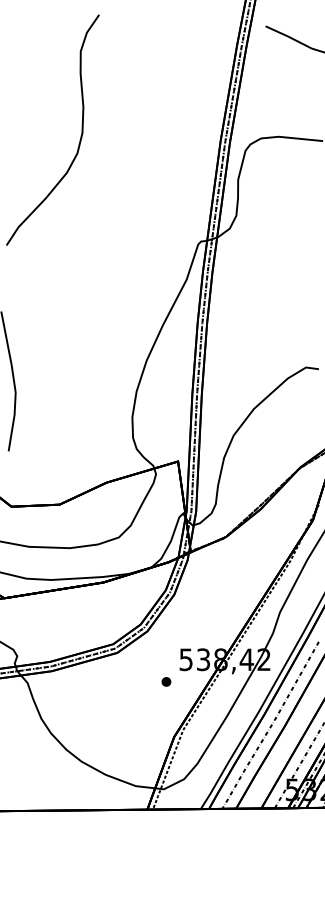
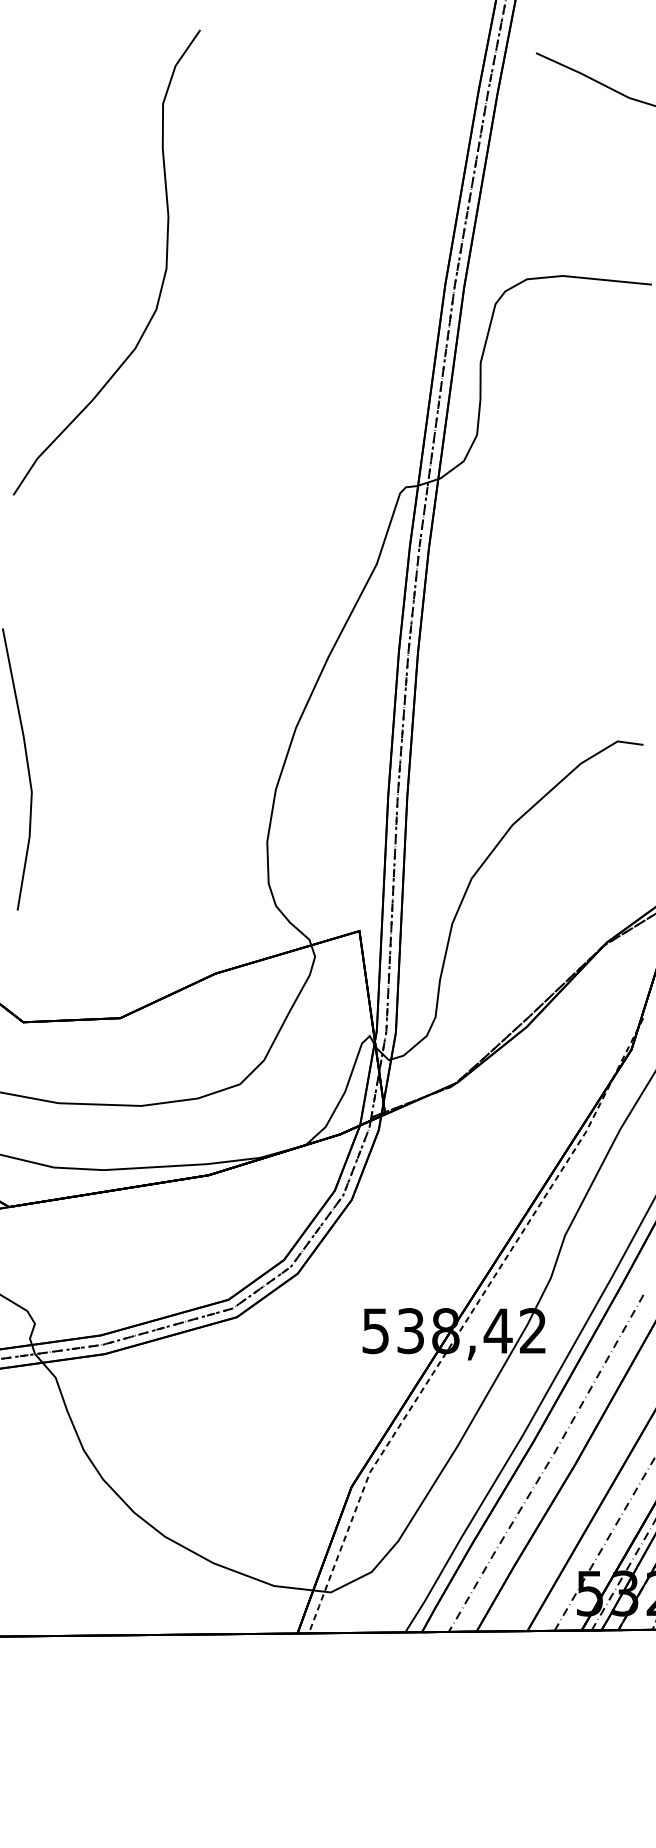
part: (166, 681) -> (336, 1374), removed

